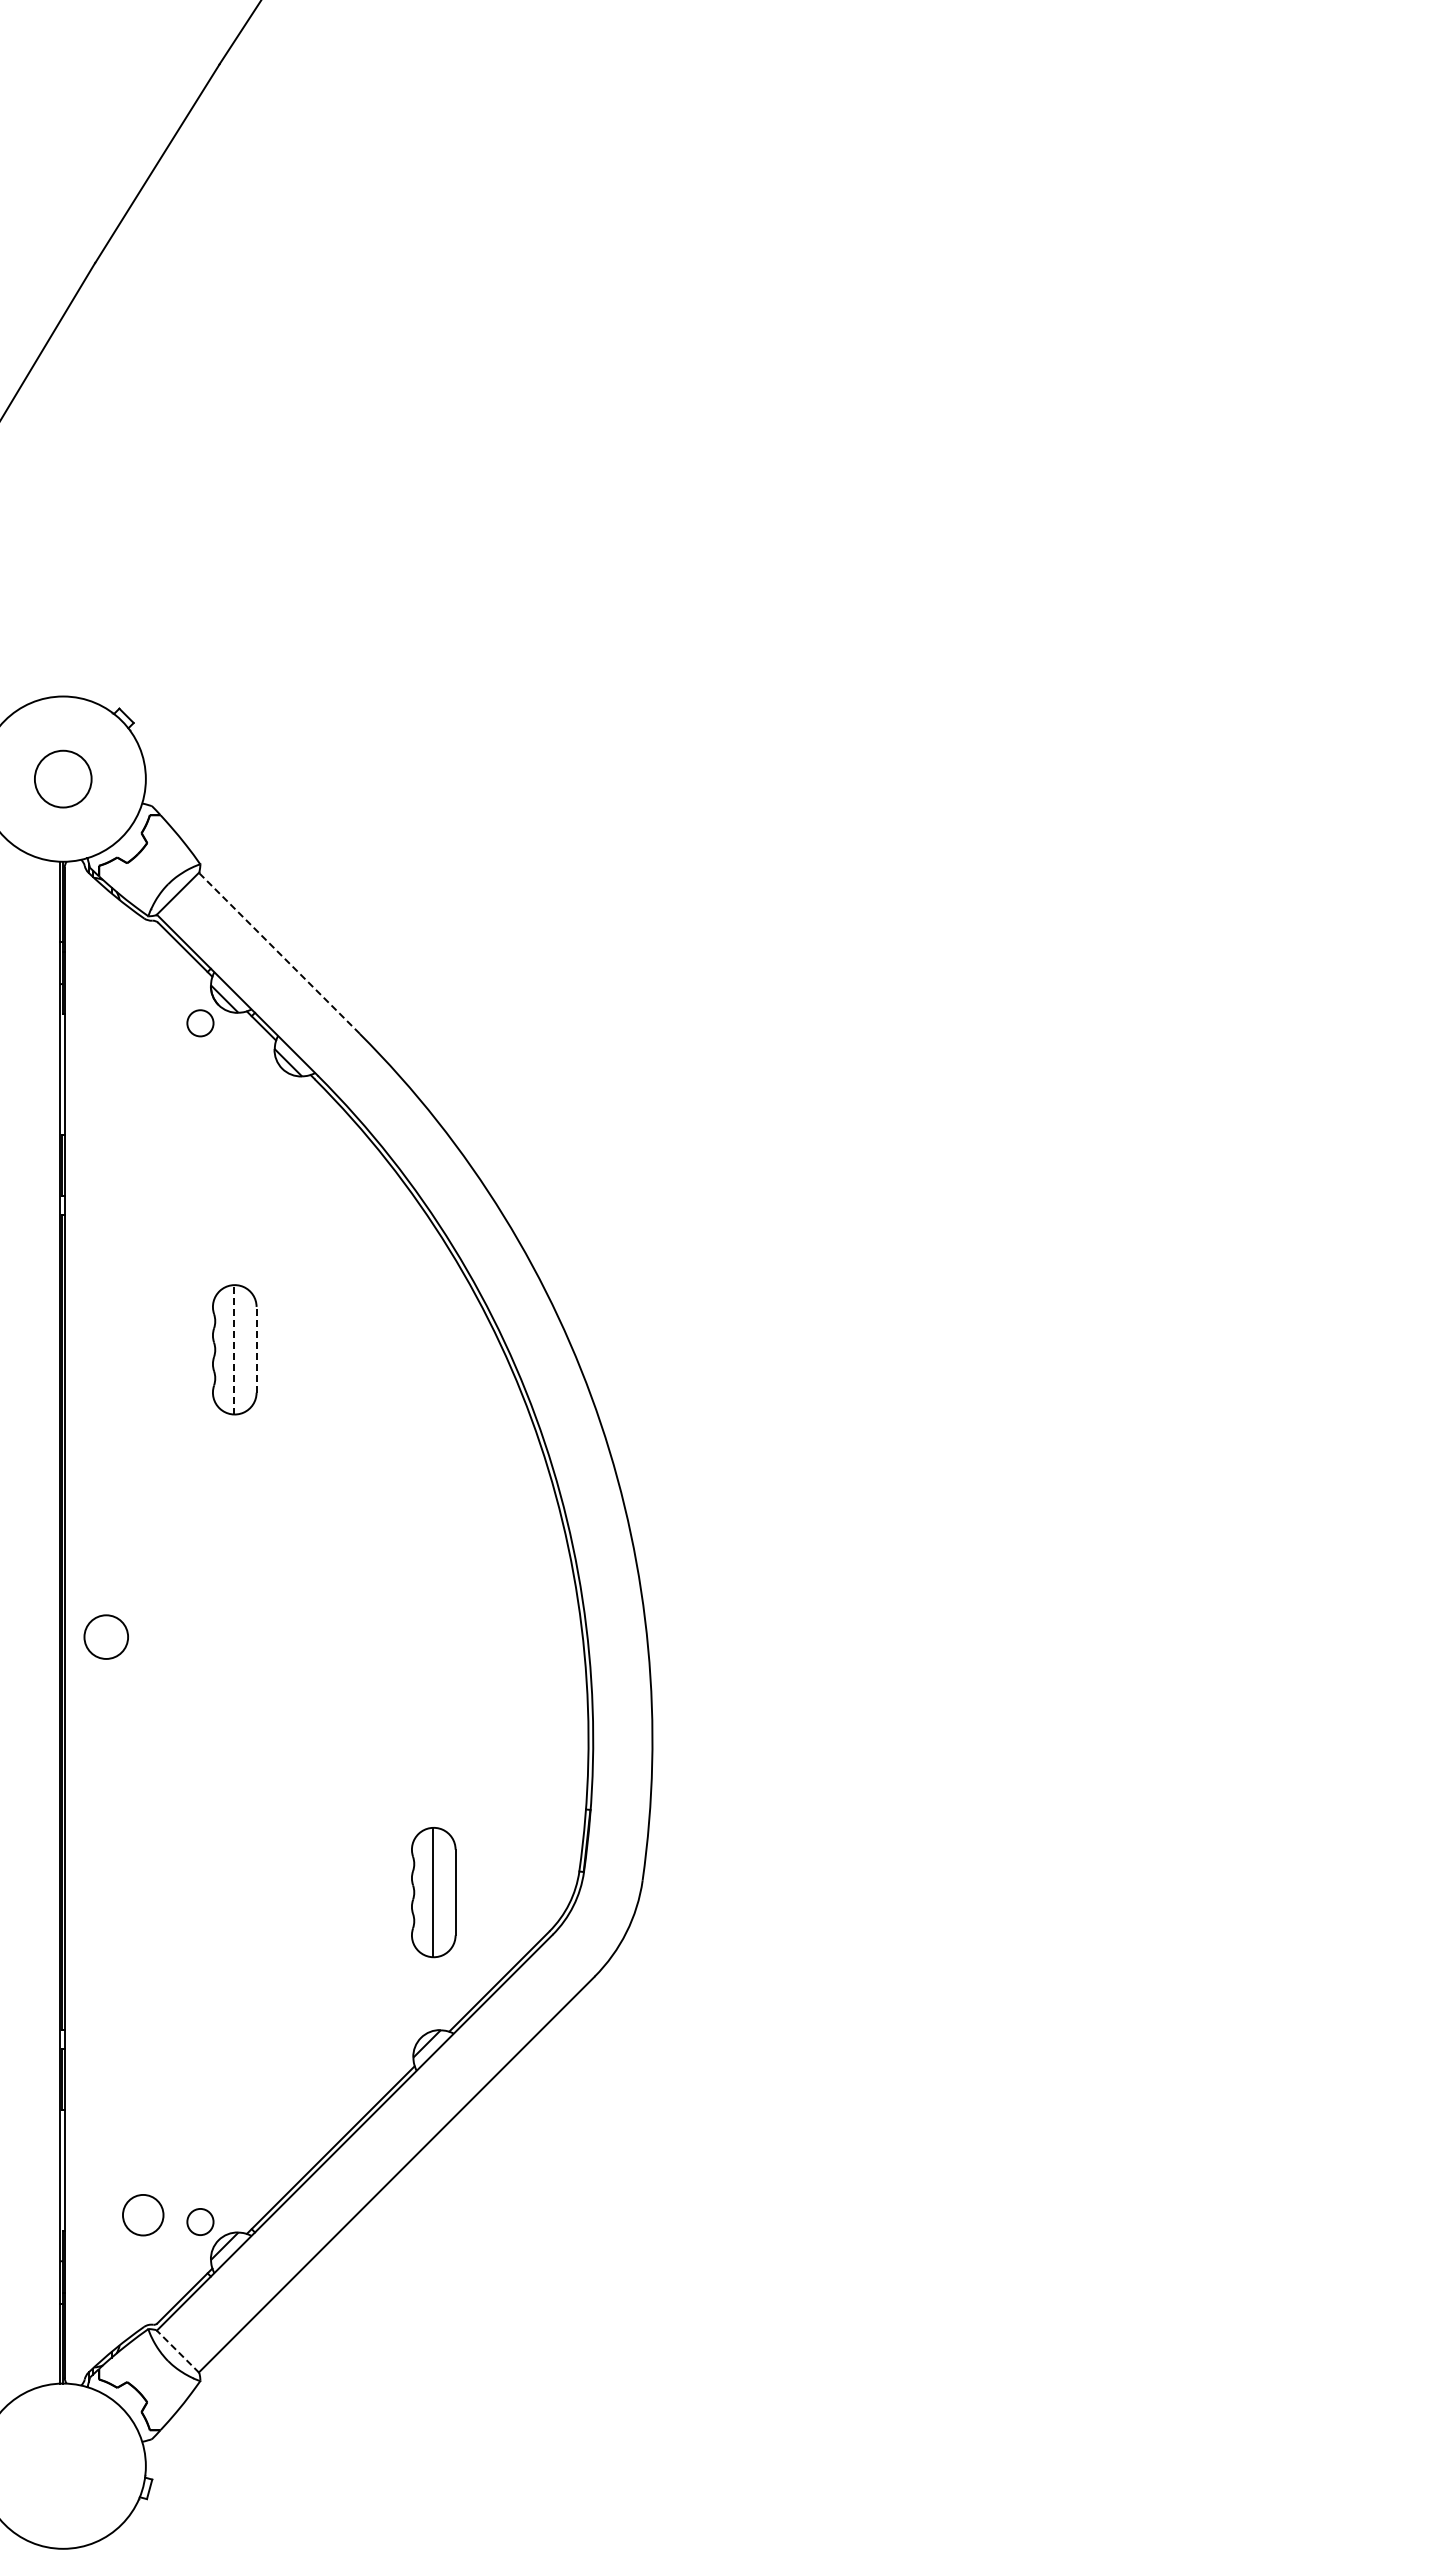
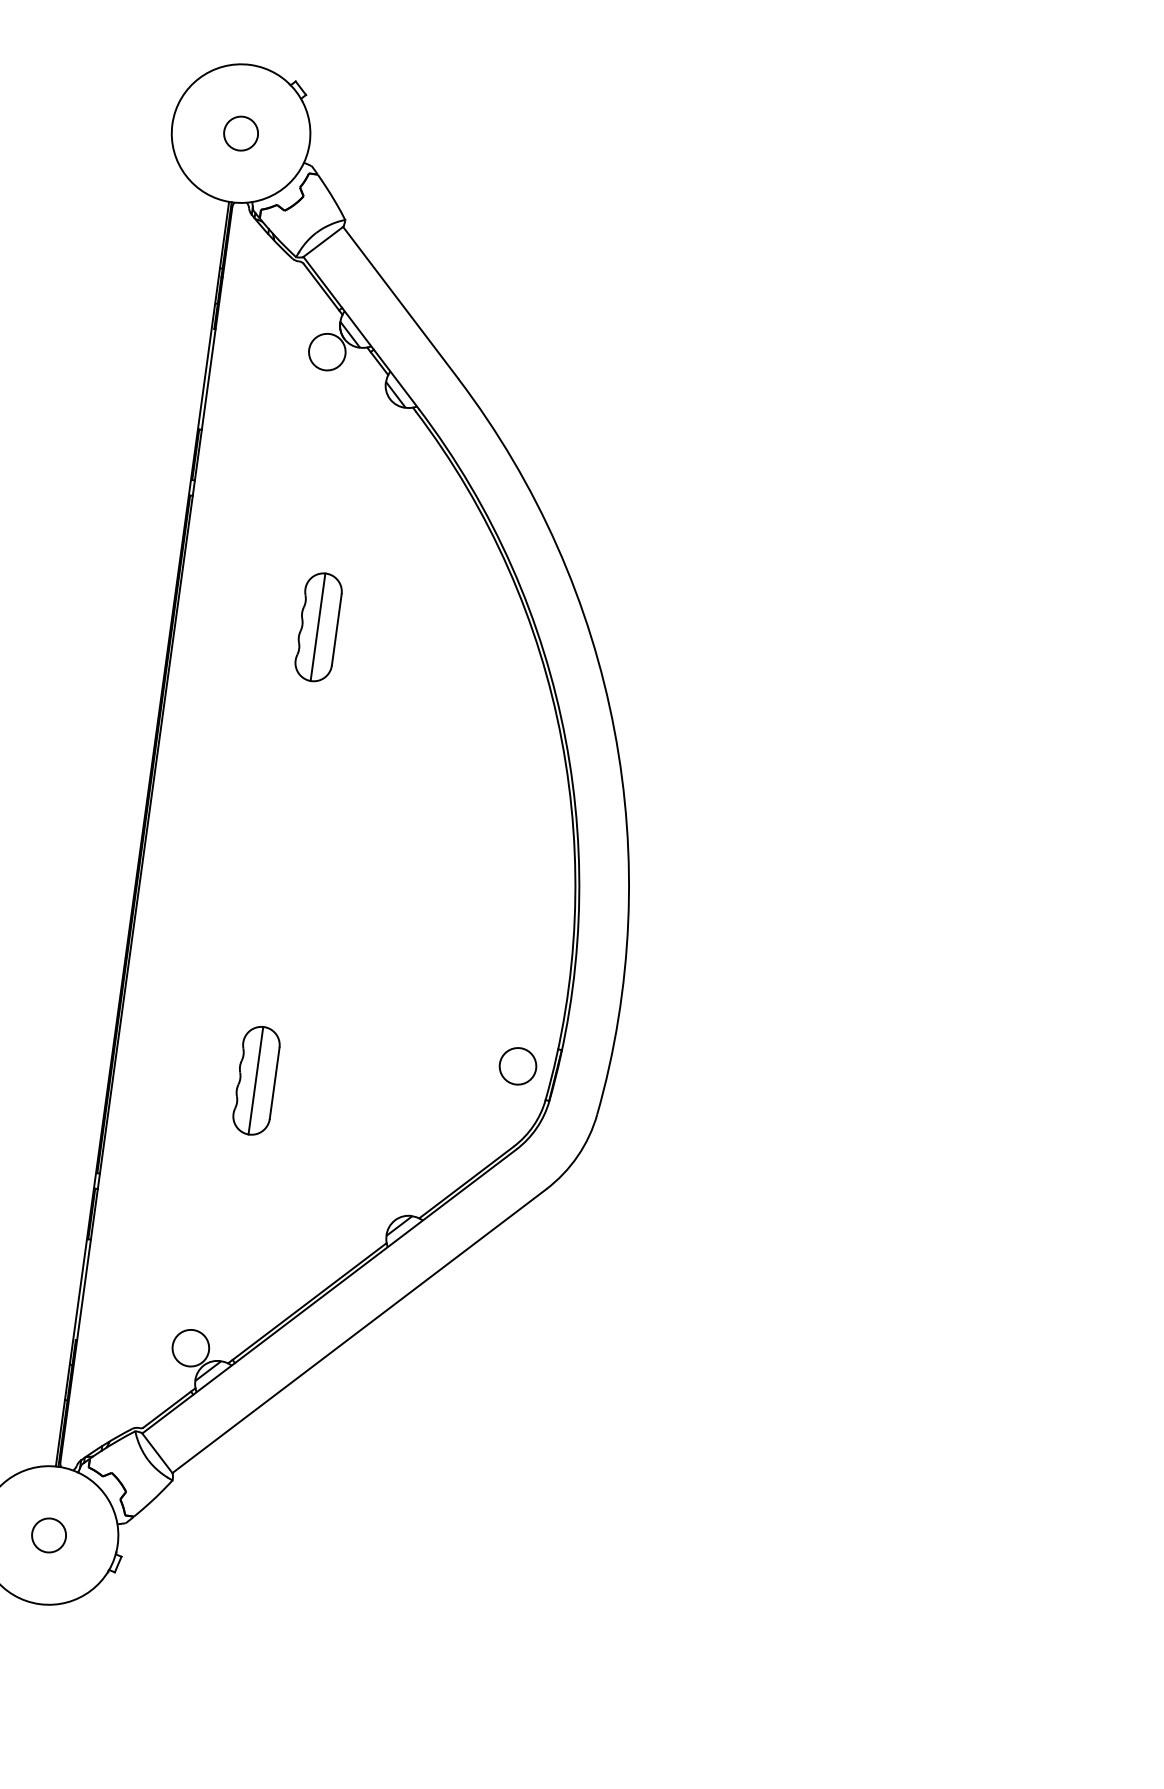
circle: (62, 778) -> (240, 133), size x0.71
line: (279, 953) -> (400, 303), dashed -> solid
circle: (200, 1023) -> (327, 352), size x1.67
line: (233, 1349) -> (317, 626), dashed -> solid
line: (256, 1349) -> (336, 629), dashed -> solid
circle: (105, 1636) -> (517, 1065), moved
part: (433, 1892) -> (256, 1080), moved
circle: (143, 2215) -> (49, 1535), moved
circle: (200, 2221) -> (190, 1347), size x1.67
line: (177, 2351) -> (157, 1453), dashed -> solid

